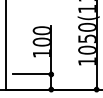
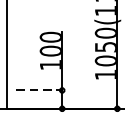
line: (32, 74) -> (39, 90), solid -> dashed

